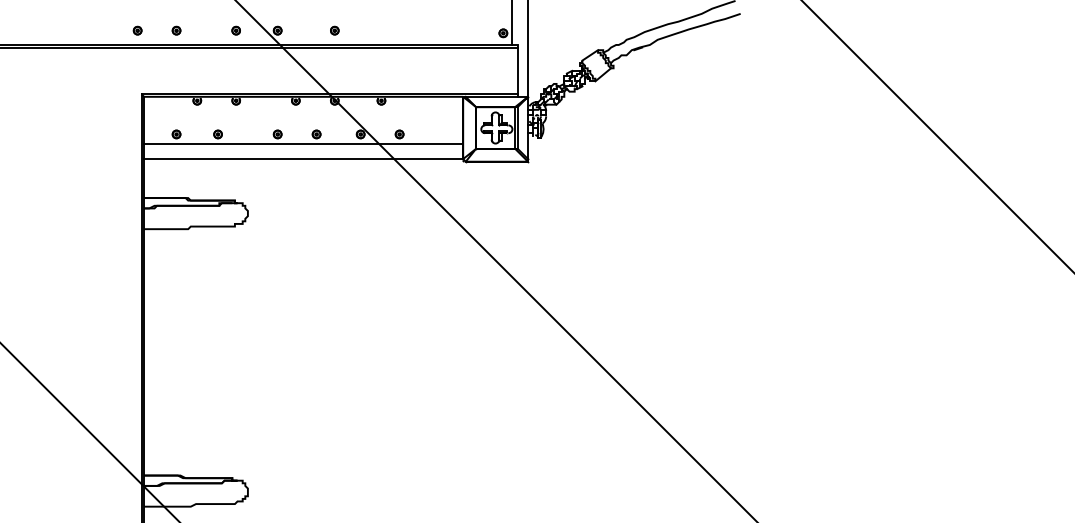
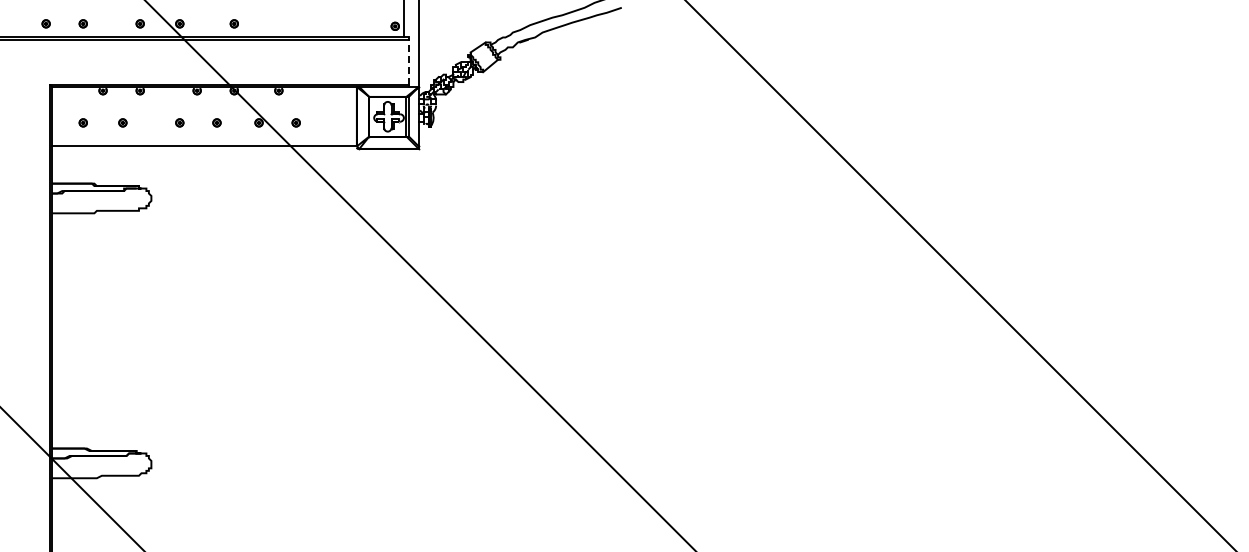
line: (517, 70) -> (408, 61), solid -> dashed
line: (303, 143) -> (204, 131), removed

